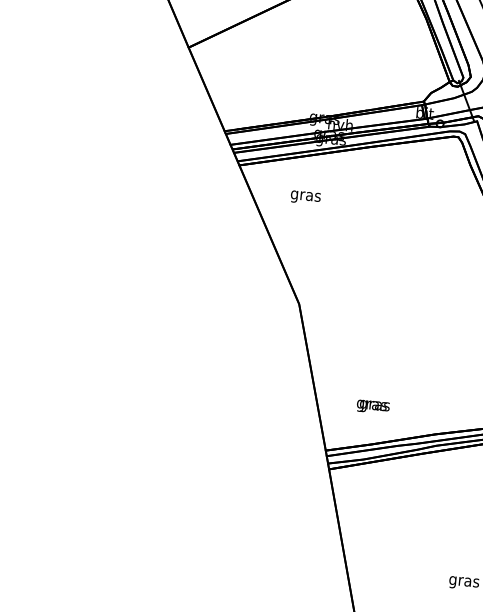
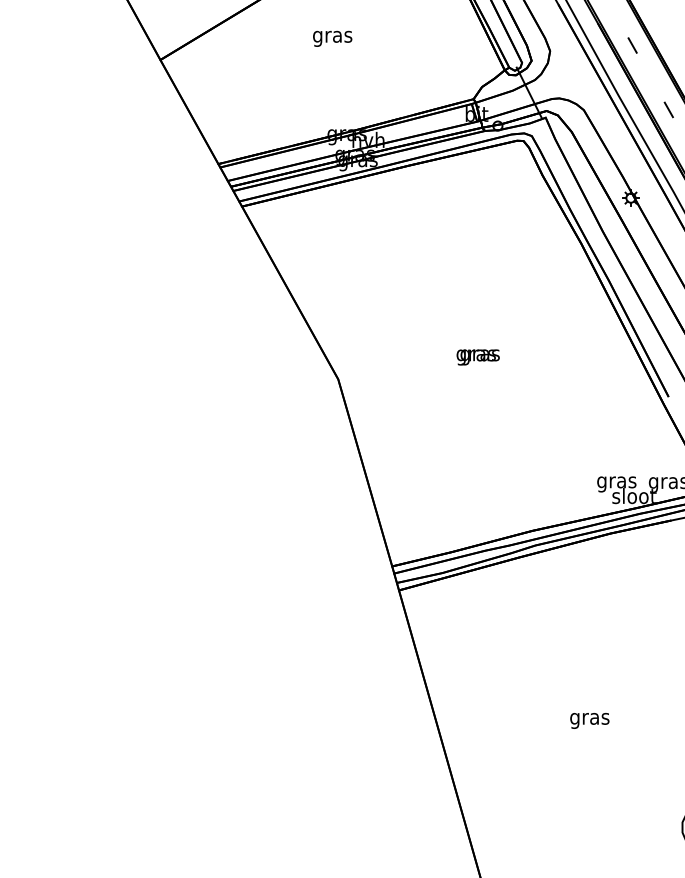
text: (305, 197) -> (332, 38), moved
text: (372, 407) -> (477, 357), moved

